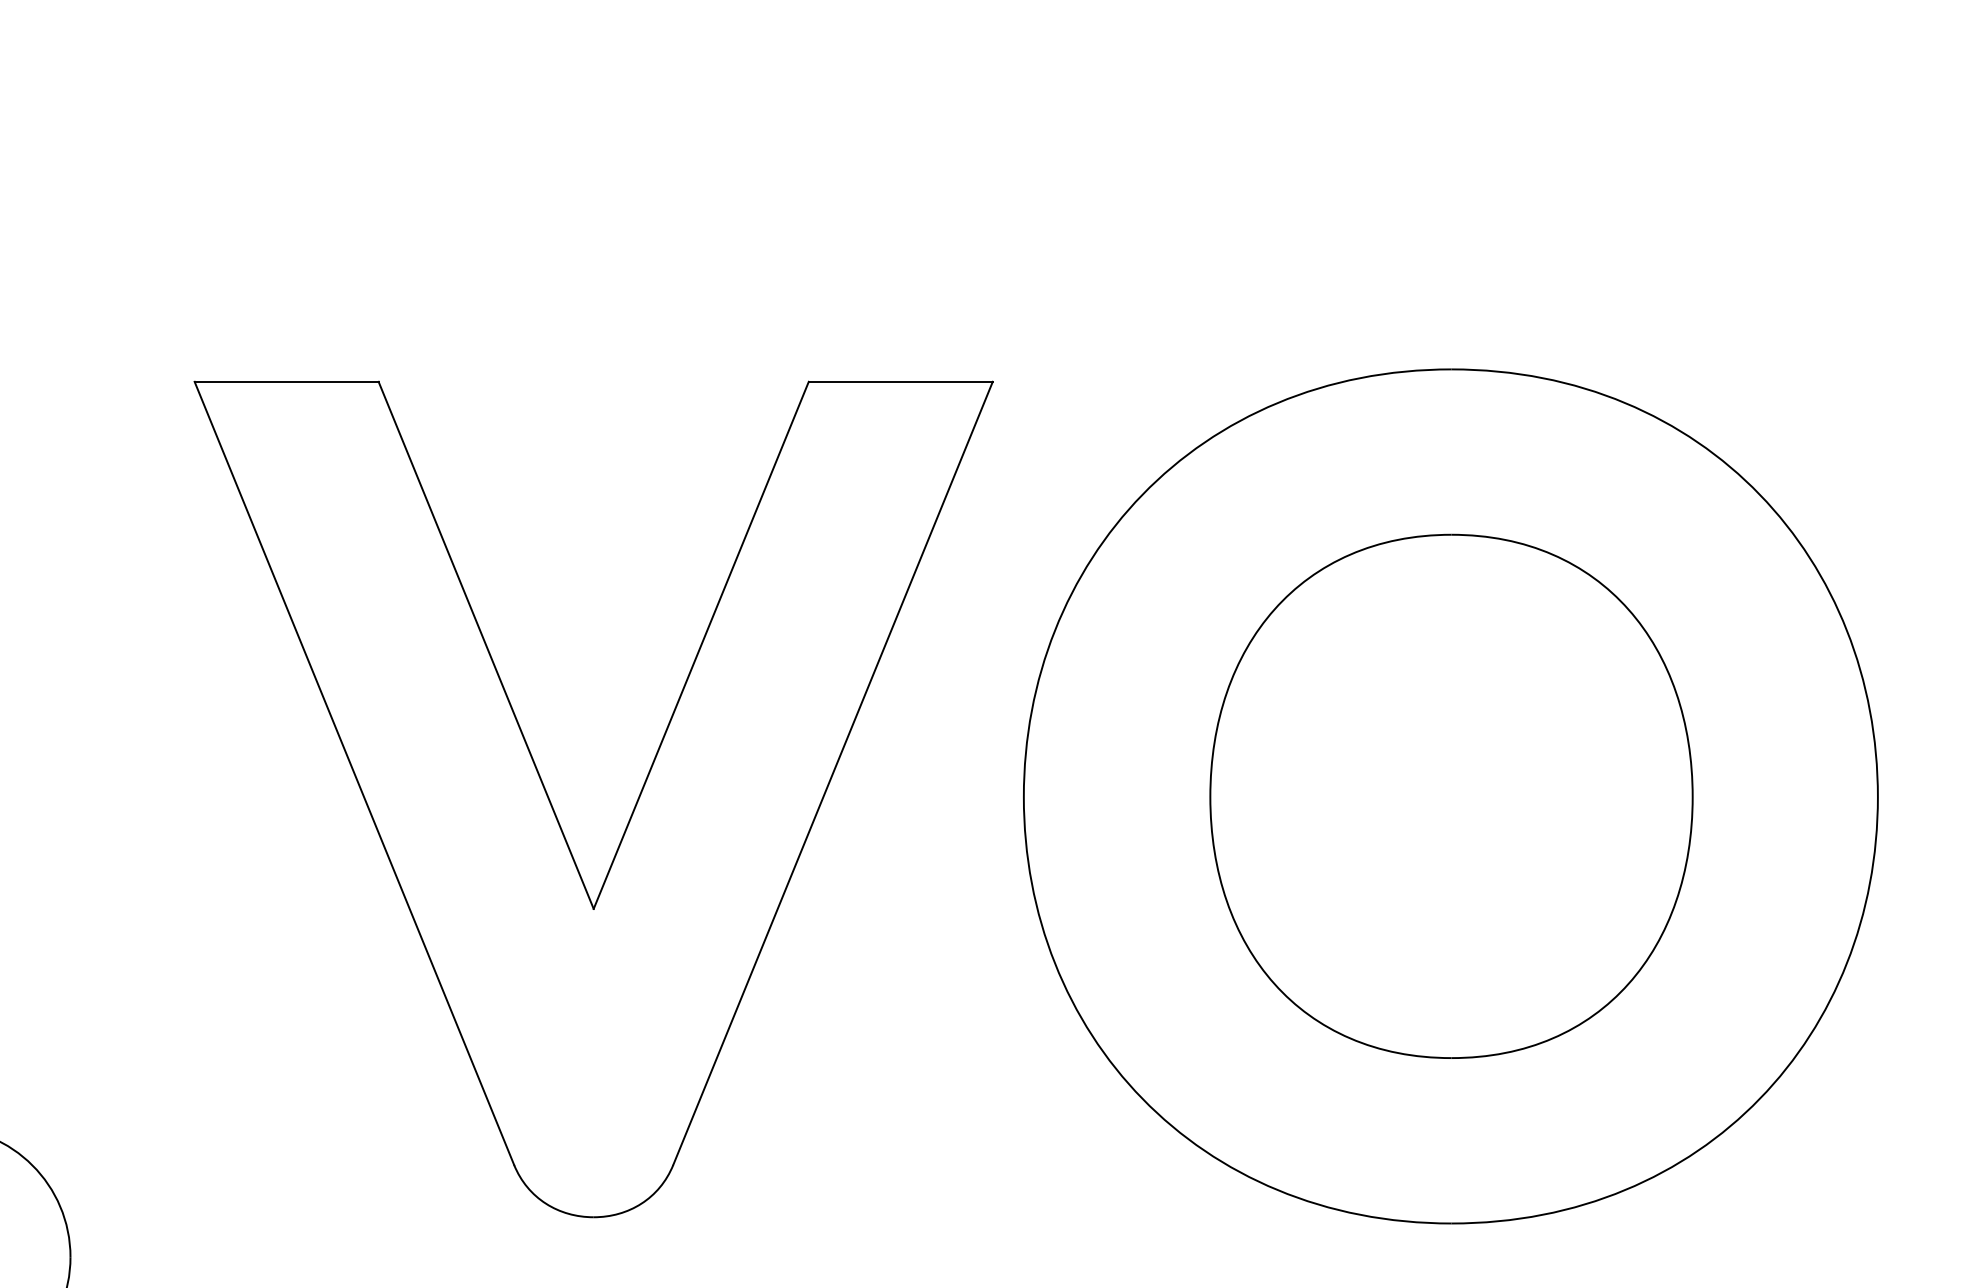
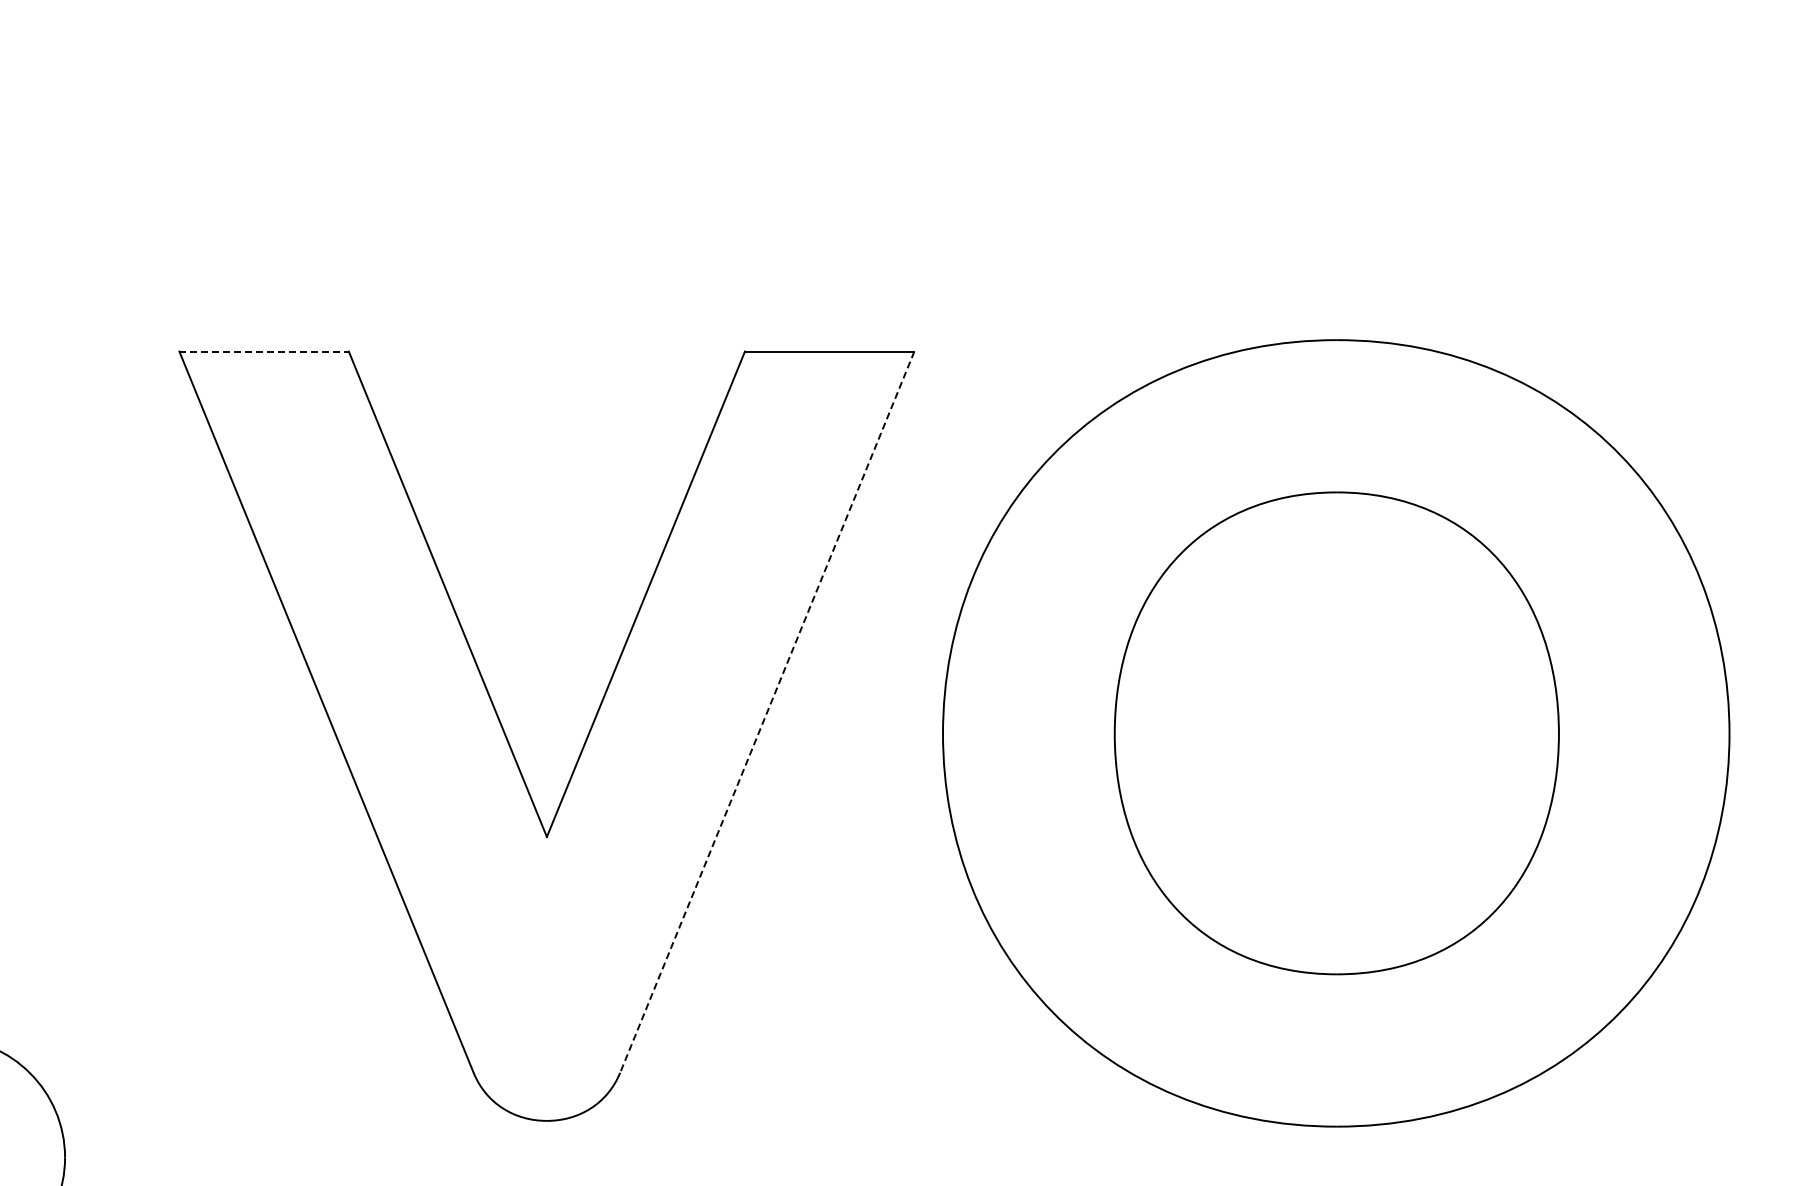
line: (287, 381) -> (264, 351), solid -> dashed
line: (833, 773) -> (767, 712), solid -> dashed

